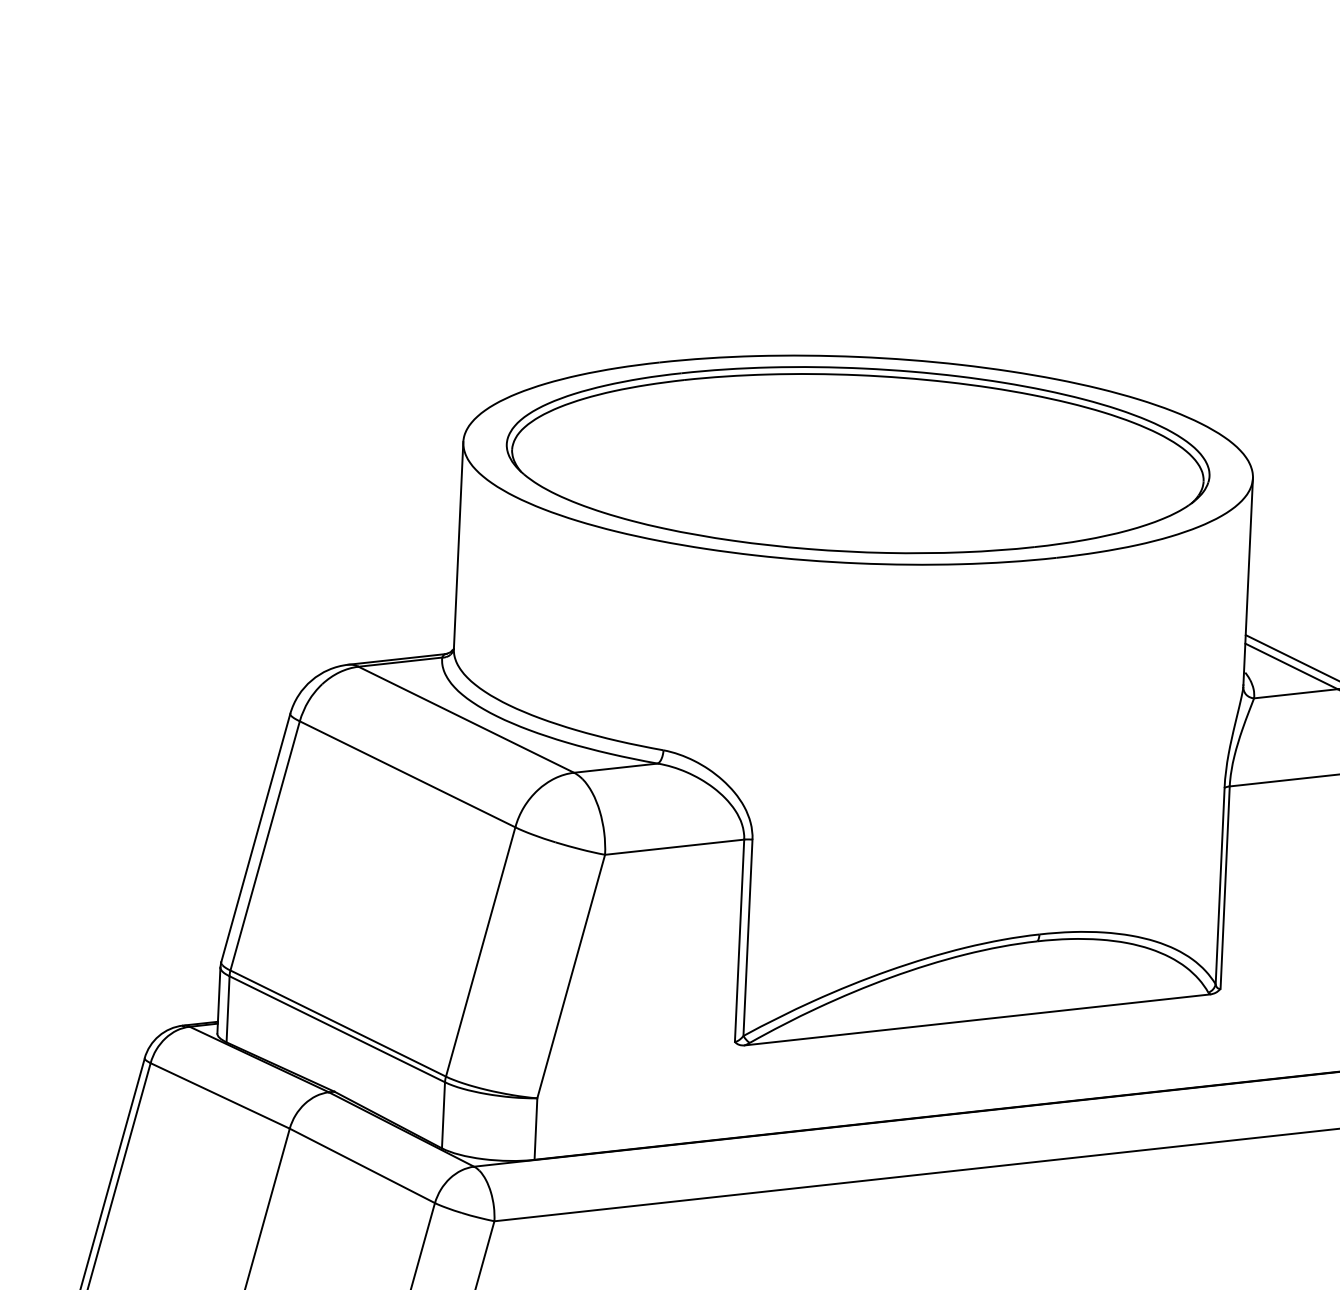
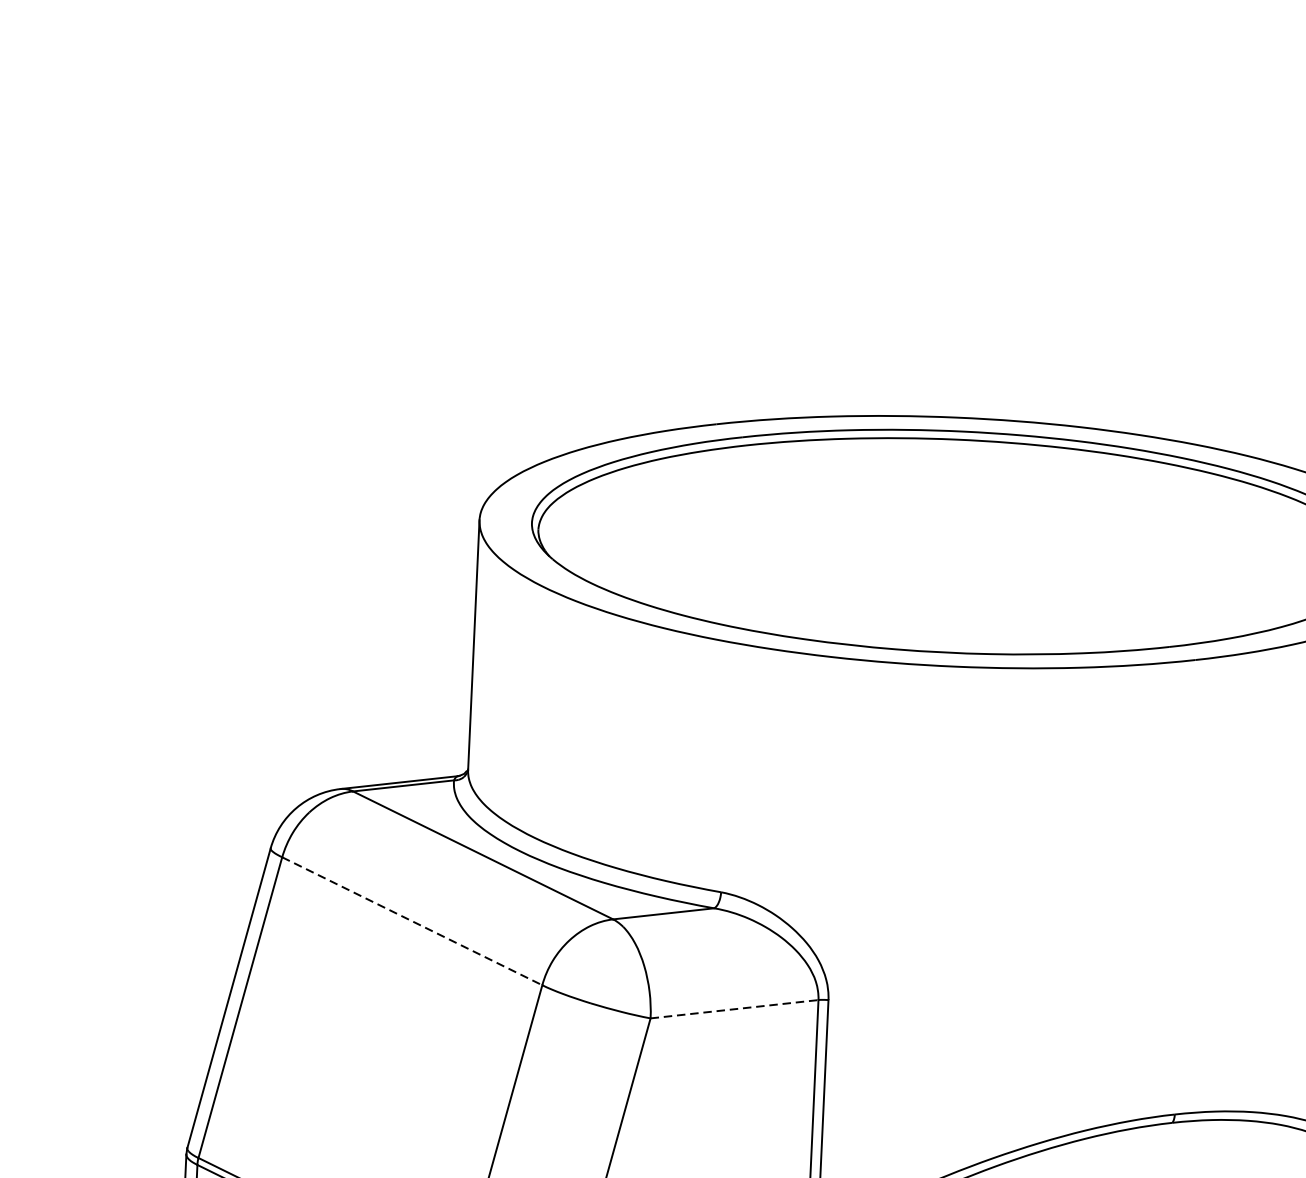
line: (408, 774) -> (413, 921), solid -> dashed
line: (674, 847) -> (734, 1009), solid -> dashed

